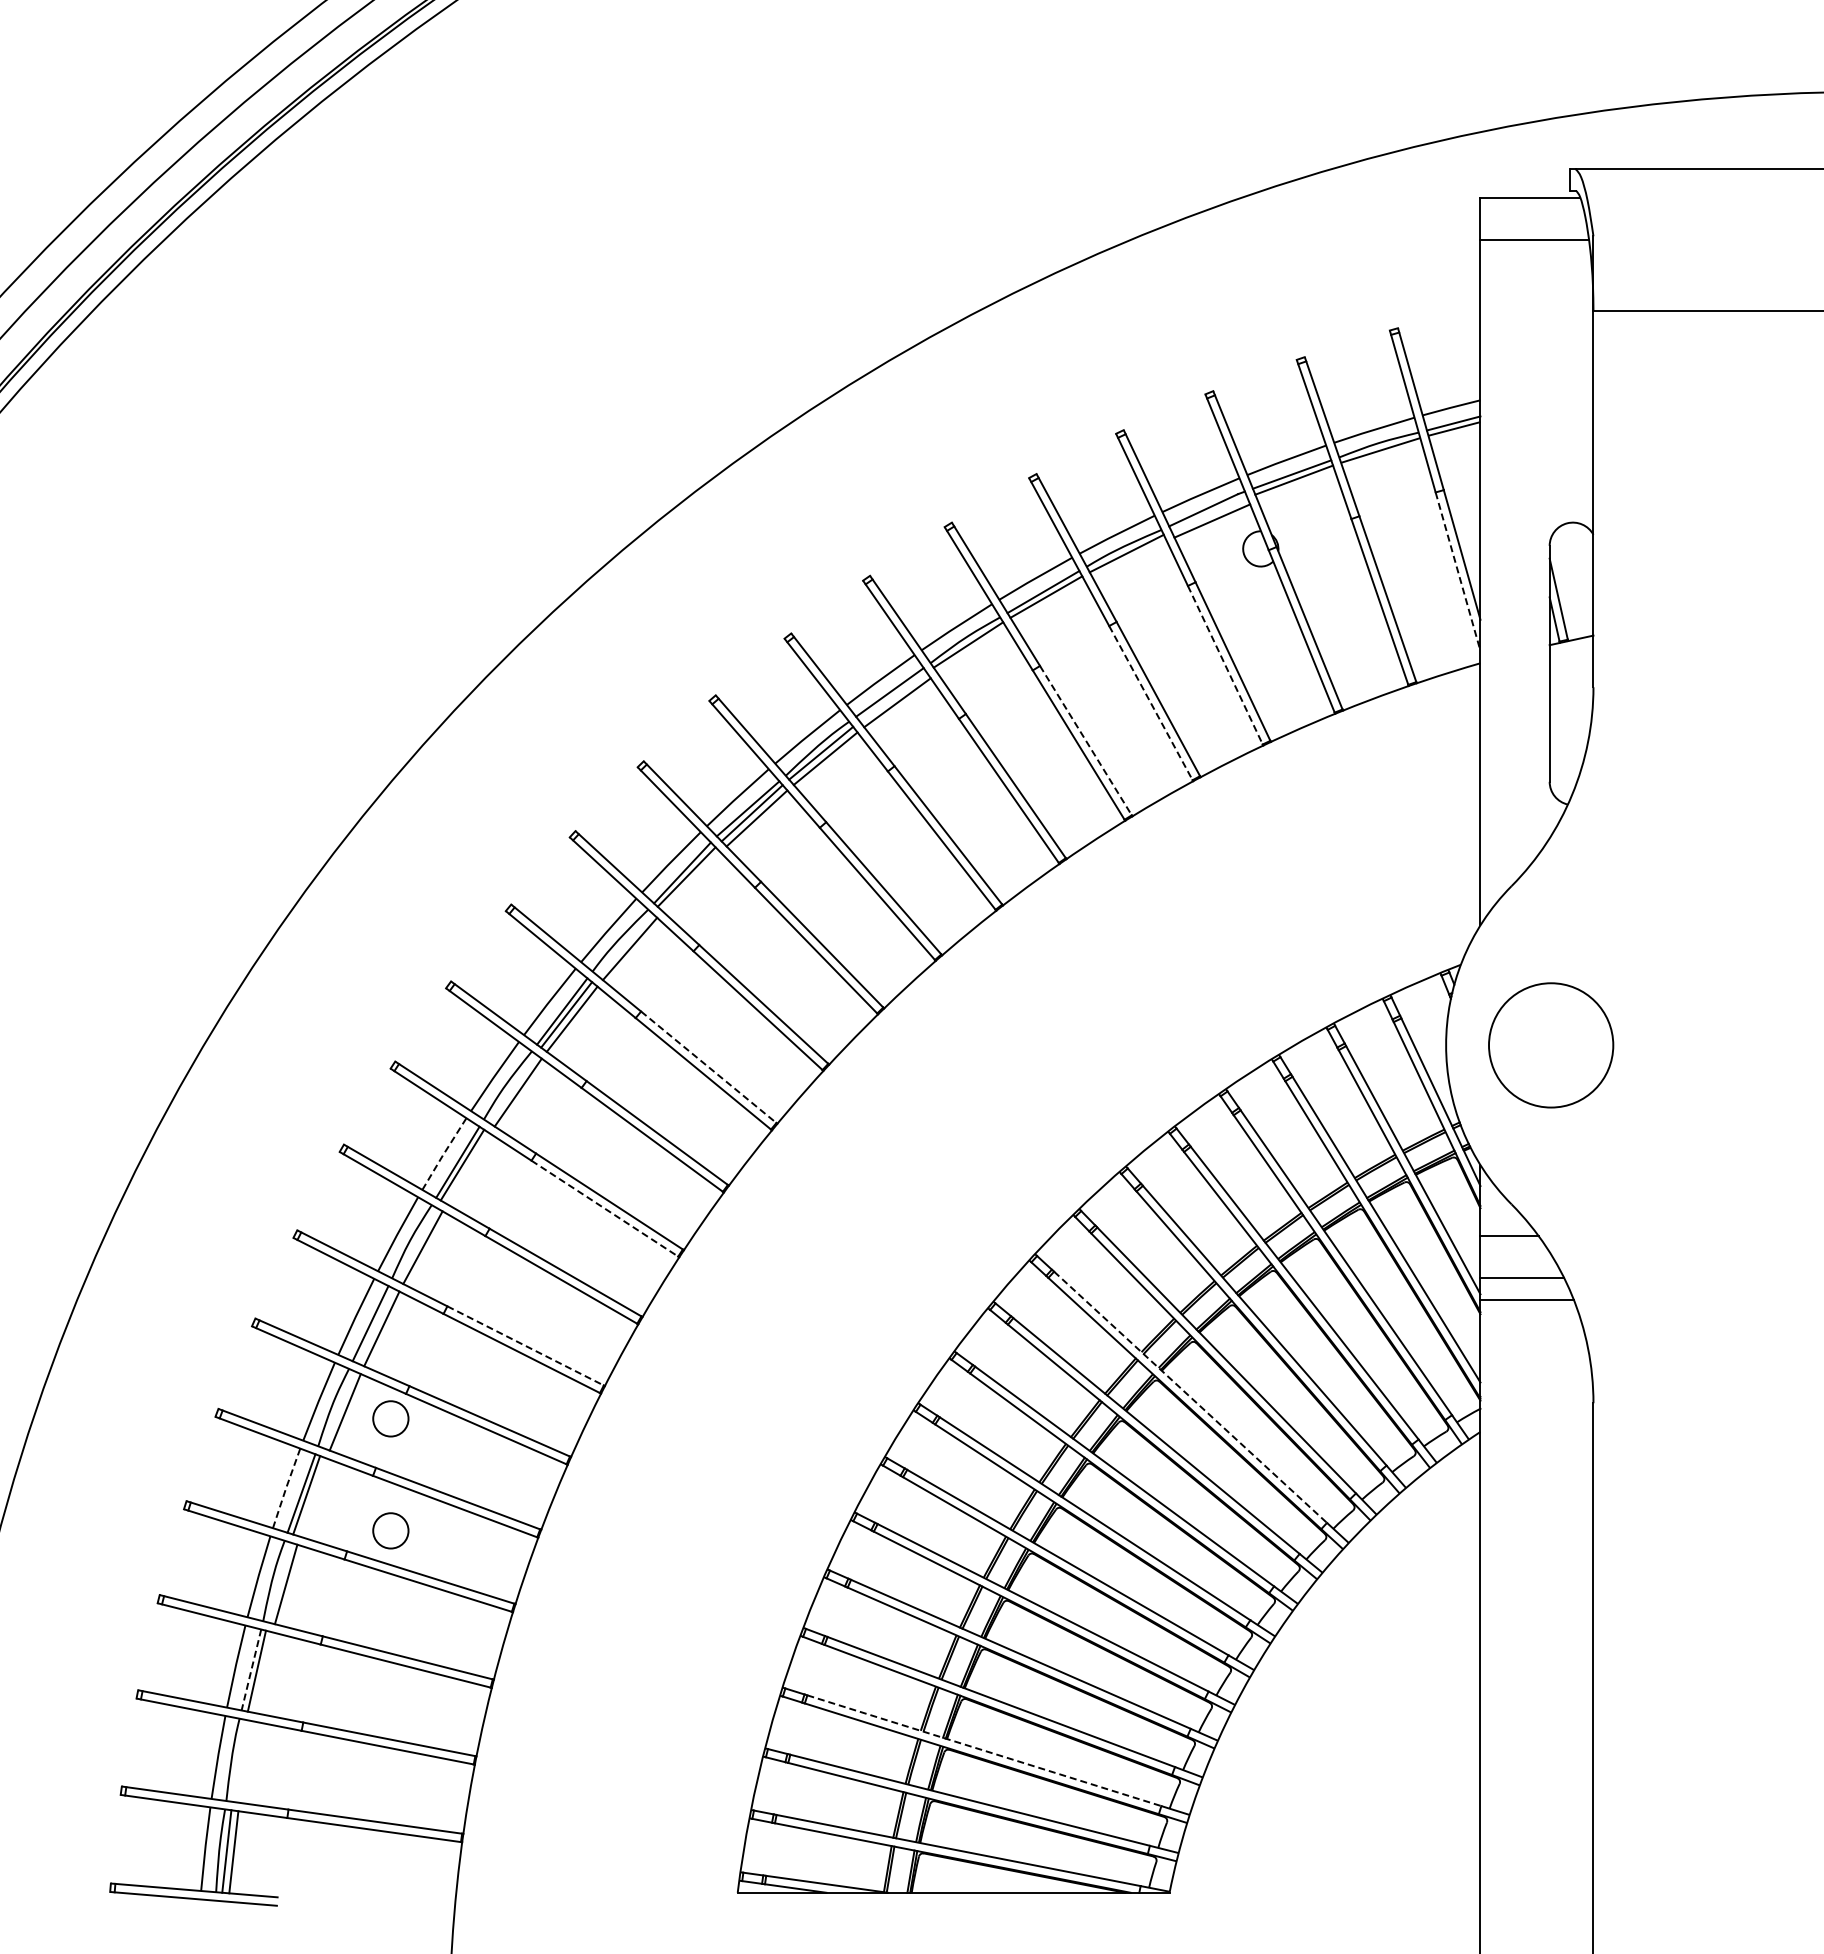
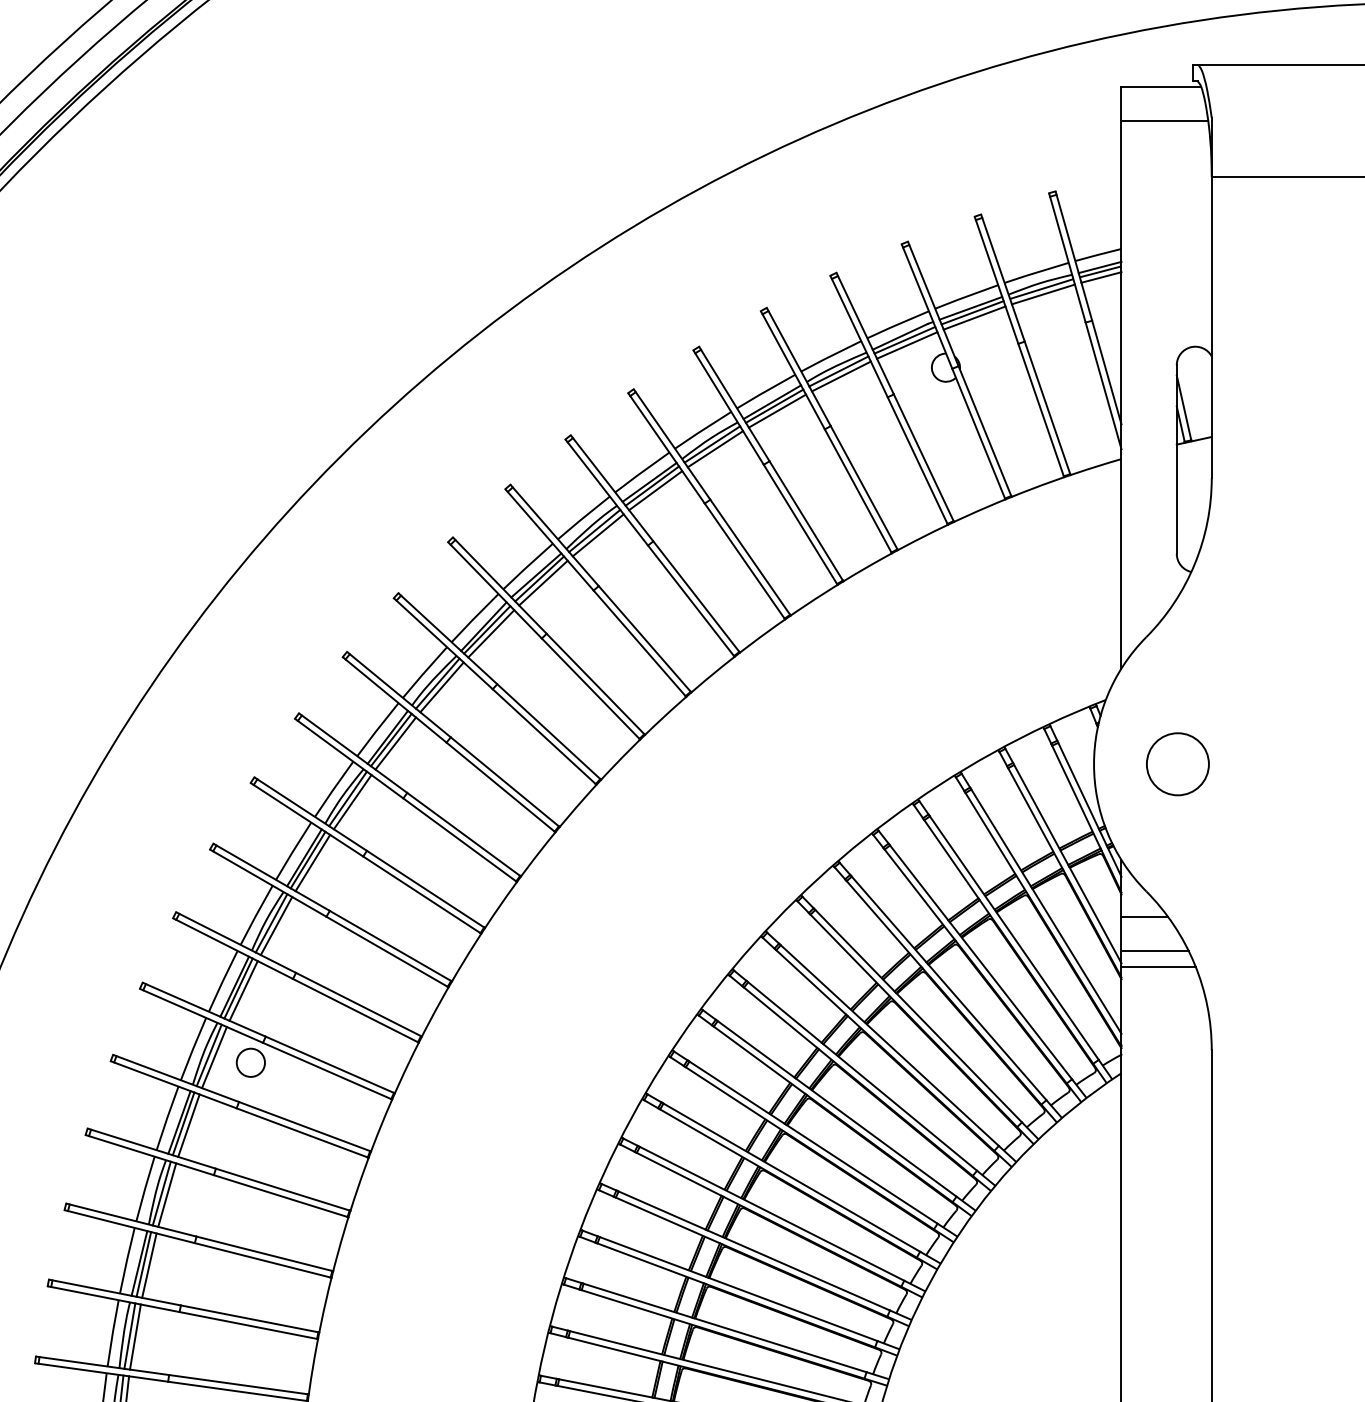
line: (1455, 435) -> (1101, 277), added
line: (1382, 456) -> (1043, 293), added
line: (1296, 486) -> (974, 317), added
line: (1209, 514) -> (904, 340), added
line: (1129, 559) -> (841, 376), added
line: (1458, 572) -> (1103, 386), dashed -> solid
line: (1049, 602) -> (777, 410), added
line: (971, 650) -> (714, 448), added
line: (1225, 665) -> (917, 460), dashed -> solid
line: (892, 696) -> (651, 485), added
line: (1150, 703) -> (857, 491), dashed -> solid
line: (1085, 740) -> (805, 520), dashed -> solid
line: (691, 881) -> (491, 633), added
line: (624, 944) -> (437, 683), added
circle: (1550, 1044) -> (1177, 763), size x0.62
line: (708, 1067) -> (504, 782), dashed -> solid
line: (512, 1088) -> (348, 798), added
line: (443, 1154) -> (292, 851), dashed -> solid
line: (468, 1168) -> (312, 862), added
line: (604, 1208) -> (421, 894), dashed -> solid
line: (416, 1243) -> (271, 922), added
line: (375, 1325) -> (238, 988), added
line: (525, 1345) -> (358, 1004), dashed -> solid
line: (1190, 1397) -> (889, 1045), dashed -> solid
line: (338, 1409) -> (209, 1055), added
line: (286, 1487) -> (167, 1117), dashed -> solid
line: (312, 1497) -> (188, 1125), added
circle: (390, 1530) -> (250, 1152), removed
line: (279, 1582) -> (161, 1193), added
line: (251, 1669) -> (139, 1263), dashed -> solid
line: (263, 1672) -> (149, 1265), added
line: (984, 1750) -> (725, 1327), dashed -> solid
line: (239, 1760) -> (129, 1335), added
line: (246, 1761) -> (135, 1336), added

